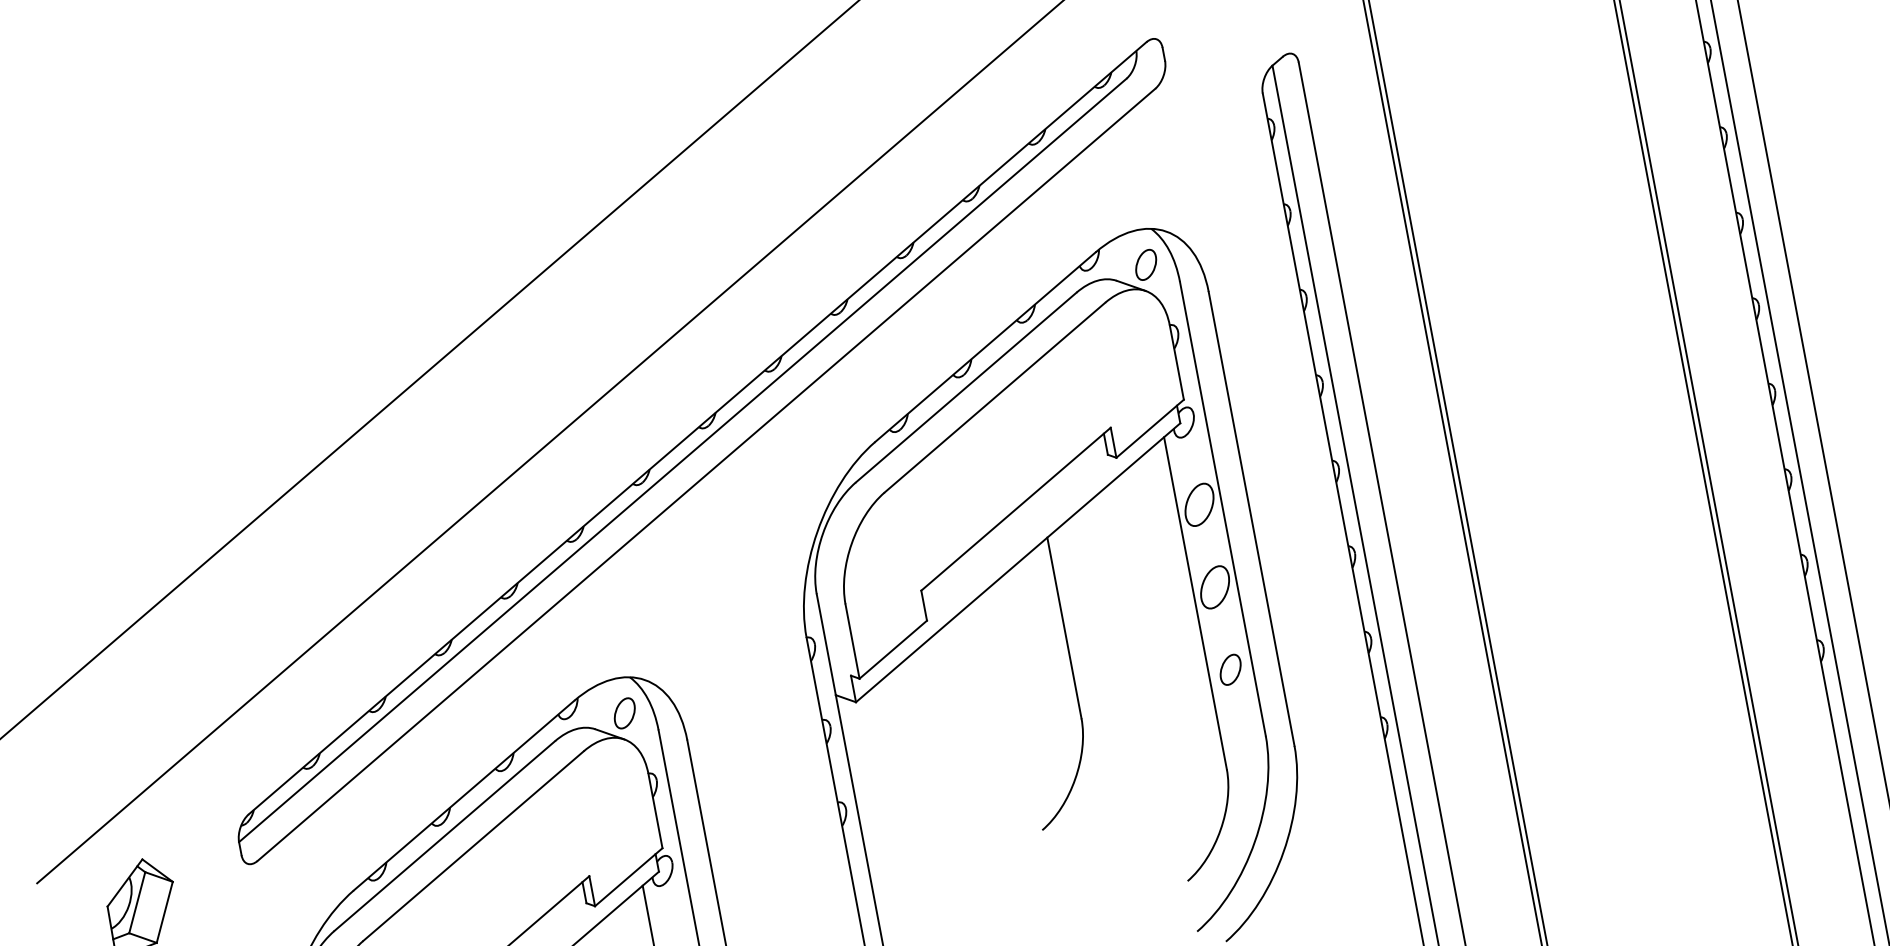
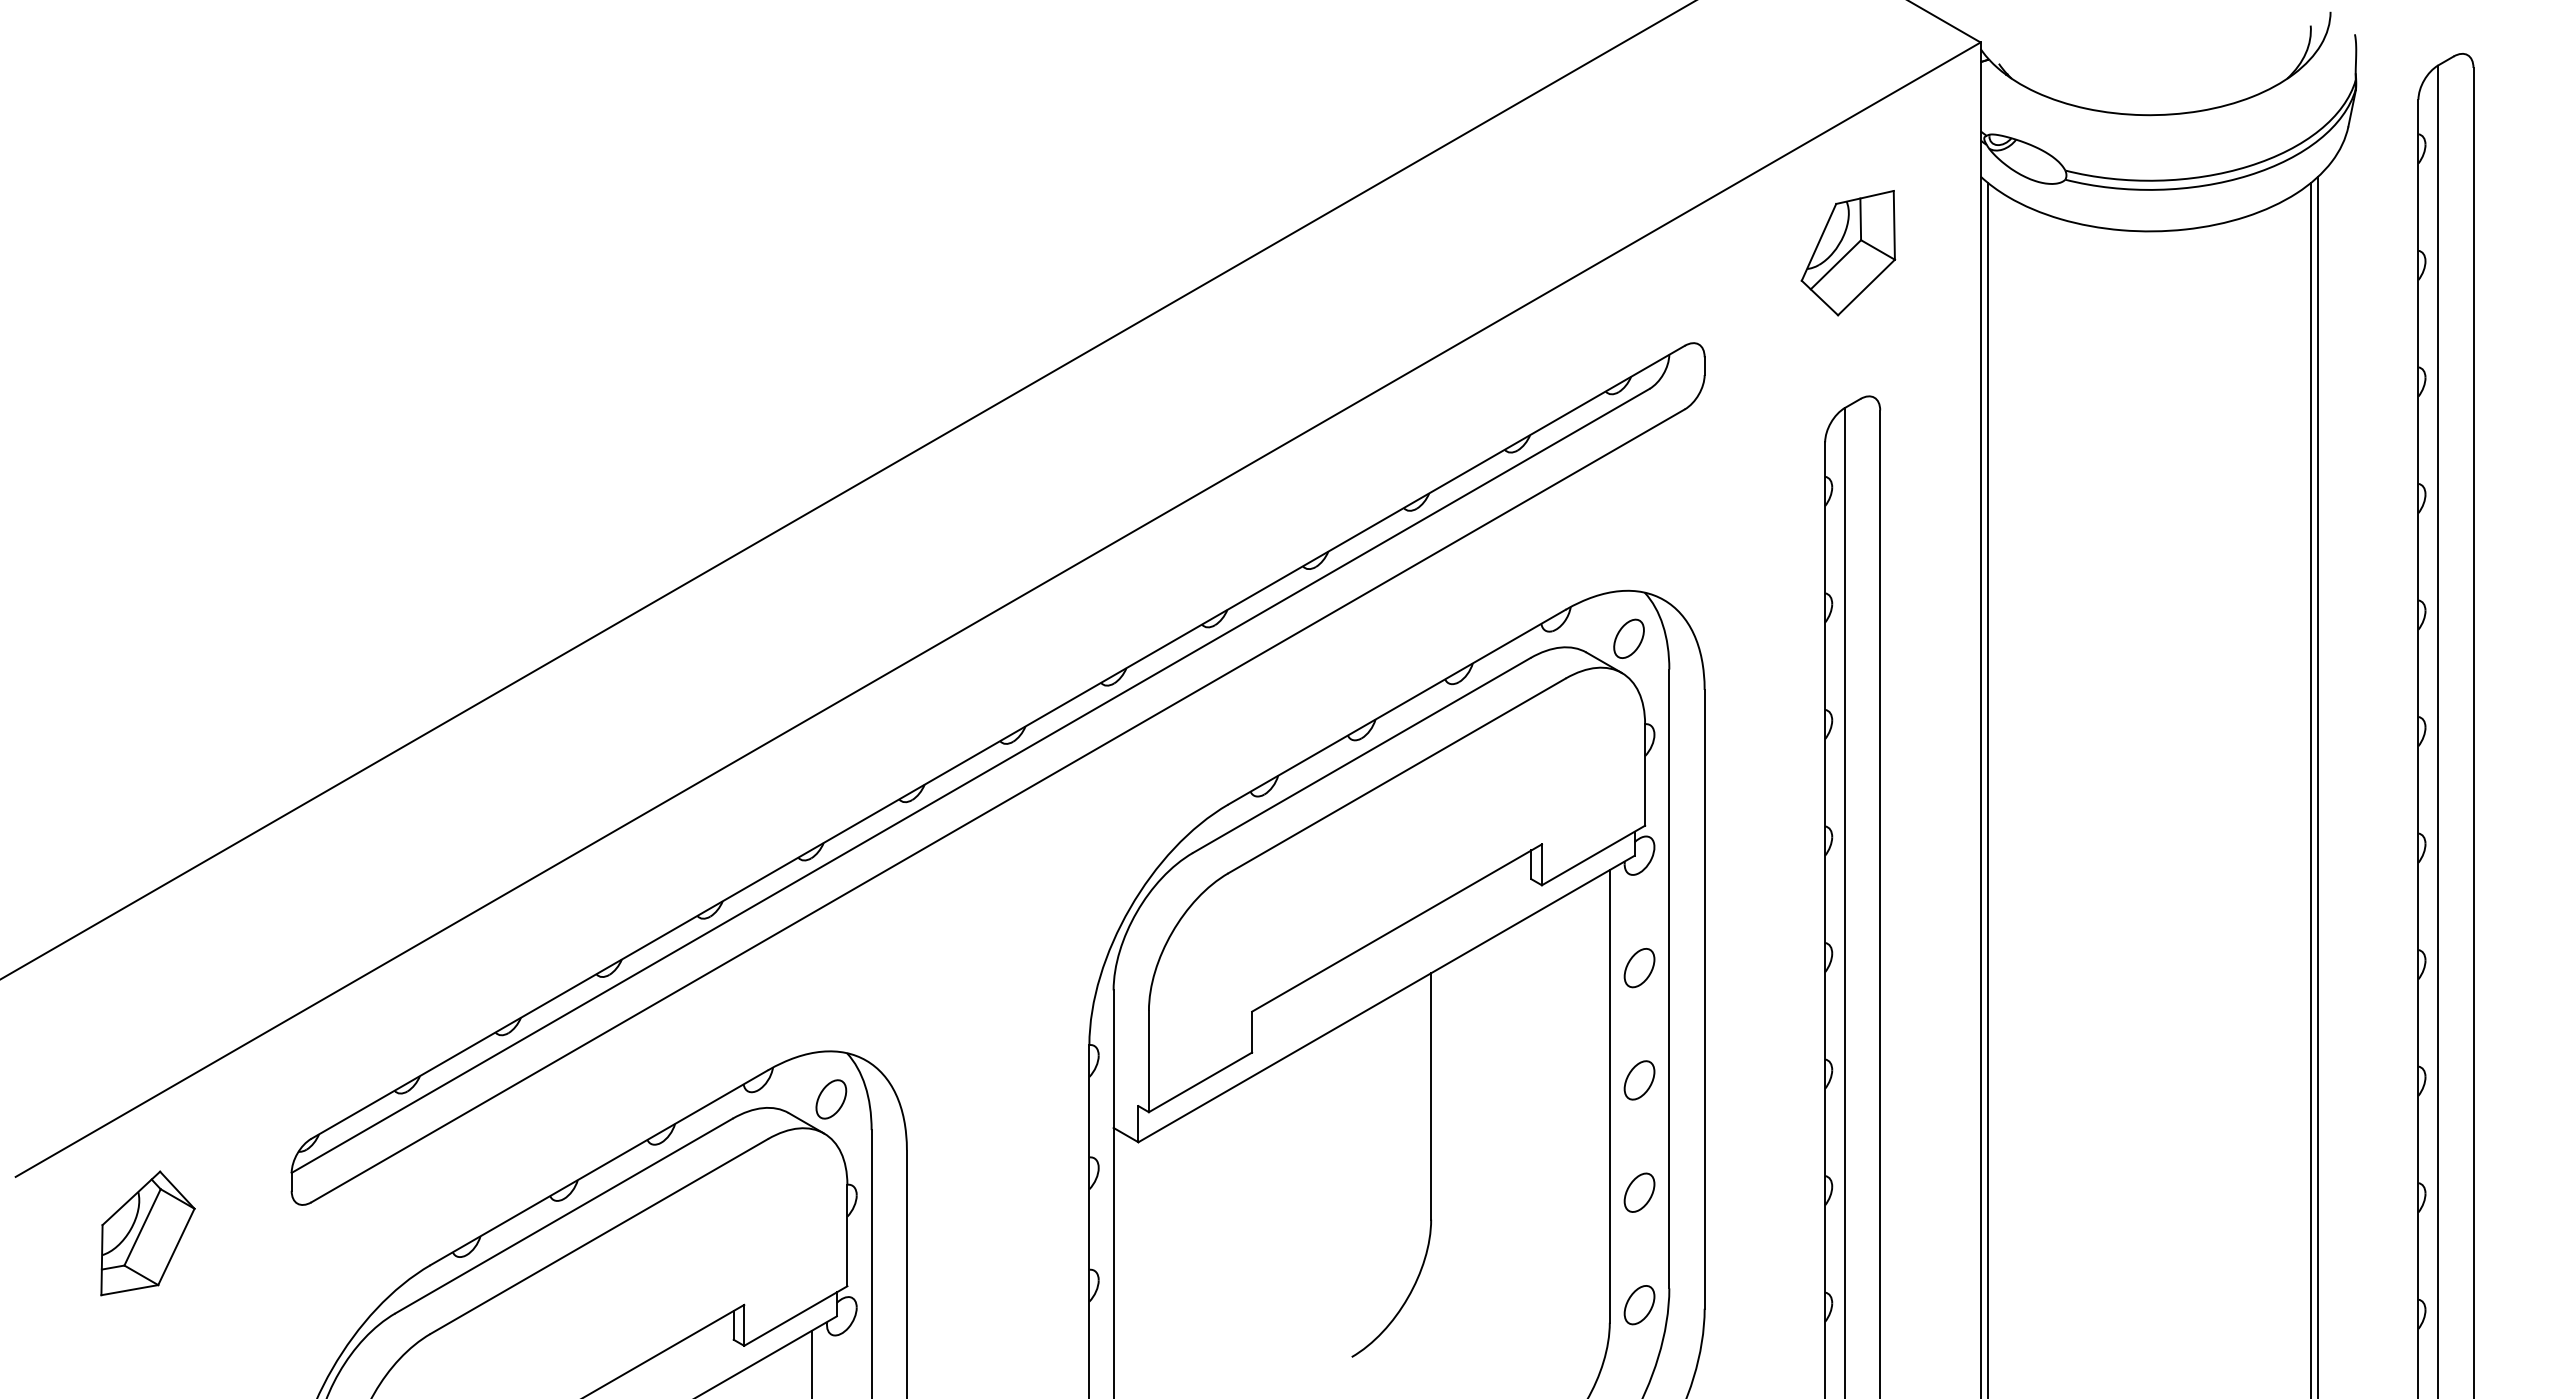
part: (1199, 505) -> (1639, 968), size x0.71
part: (1215, 587) -> (1639, 1080), size x0.71
part: (1246, 752) -> (1639, 1305), added

